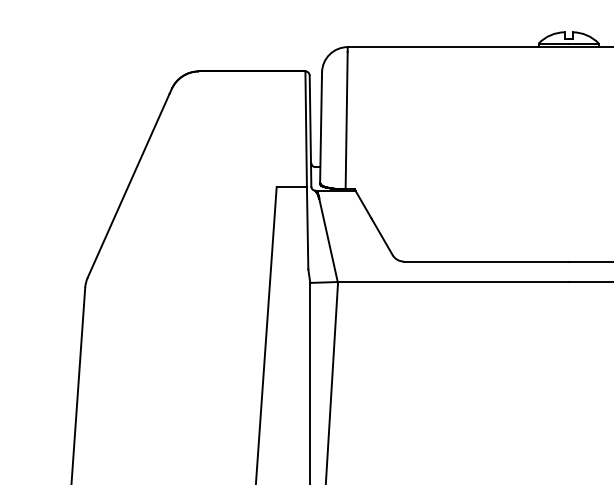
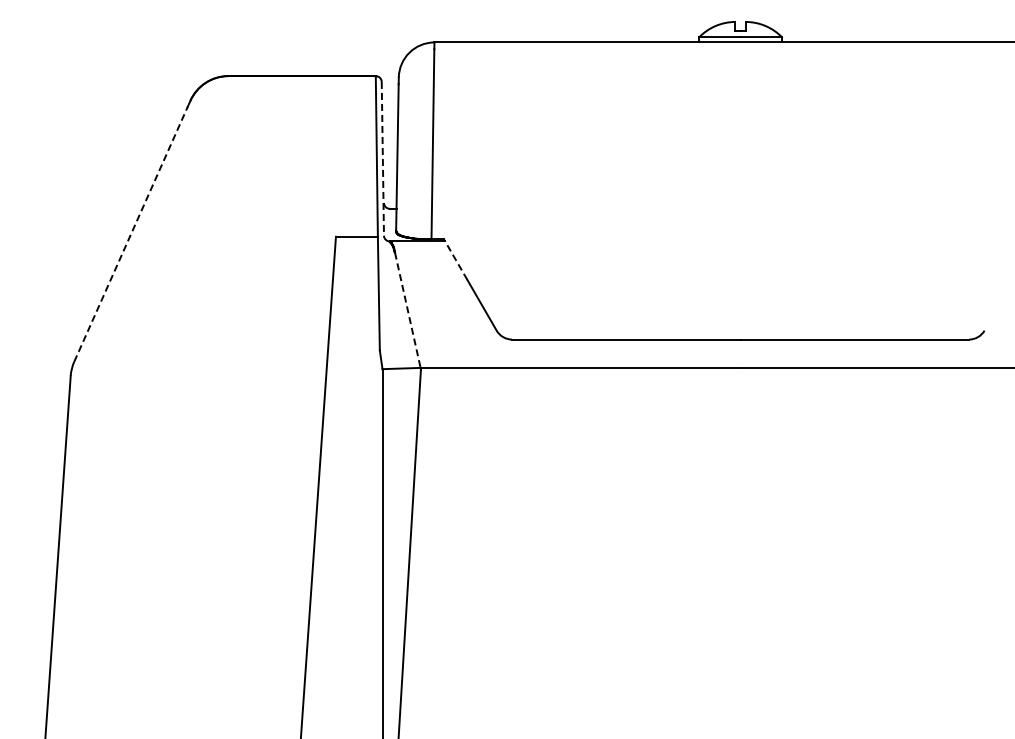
line: (310, 130) -> (382, 158), solid -> dashed
line: (128, 185) -> (130, 234), solid -> dashed
line: (362, 203) -> (455, 259), solid -> dashed
line: (328, 240) -> (407, 310), solid -> dashed

